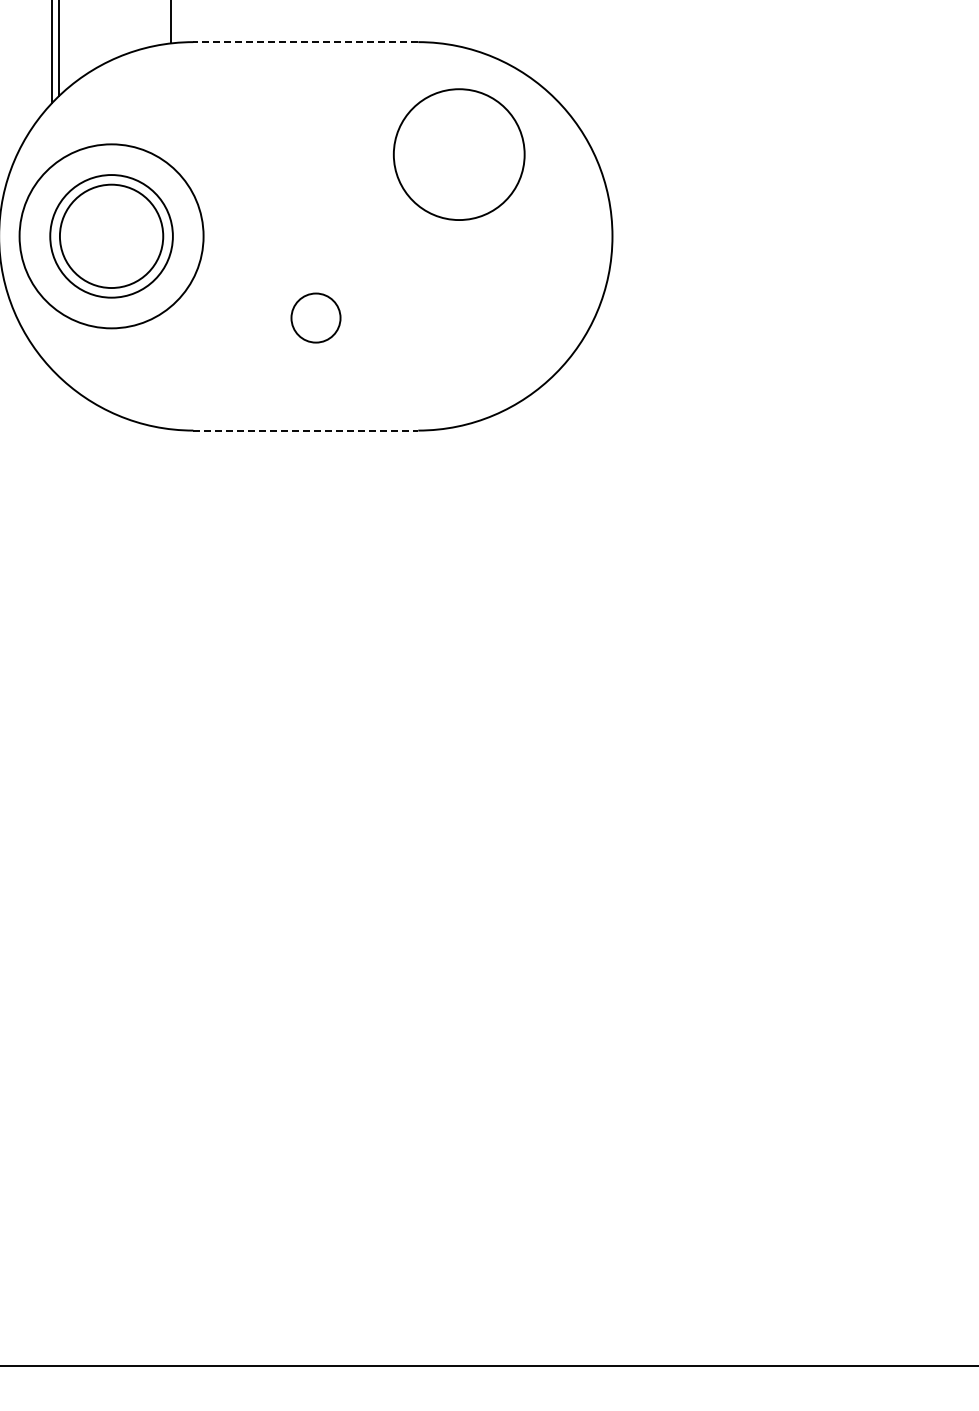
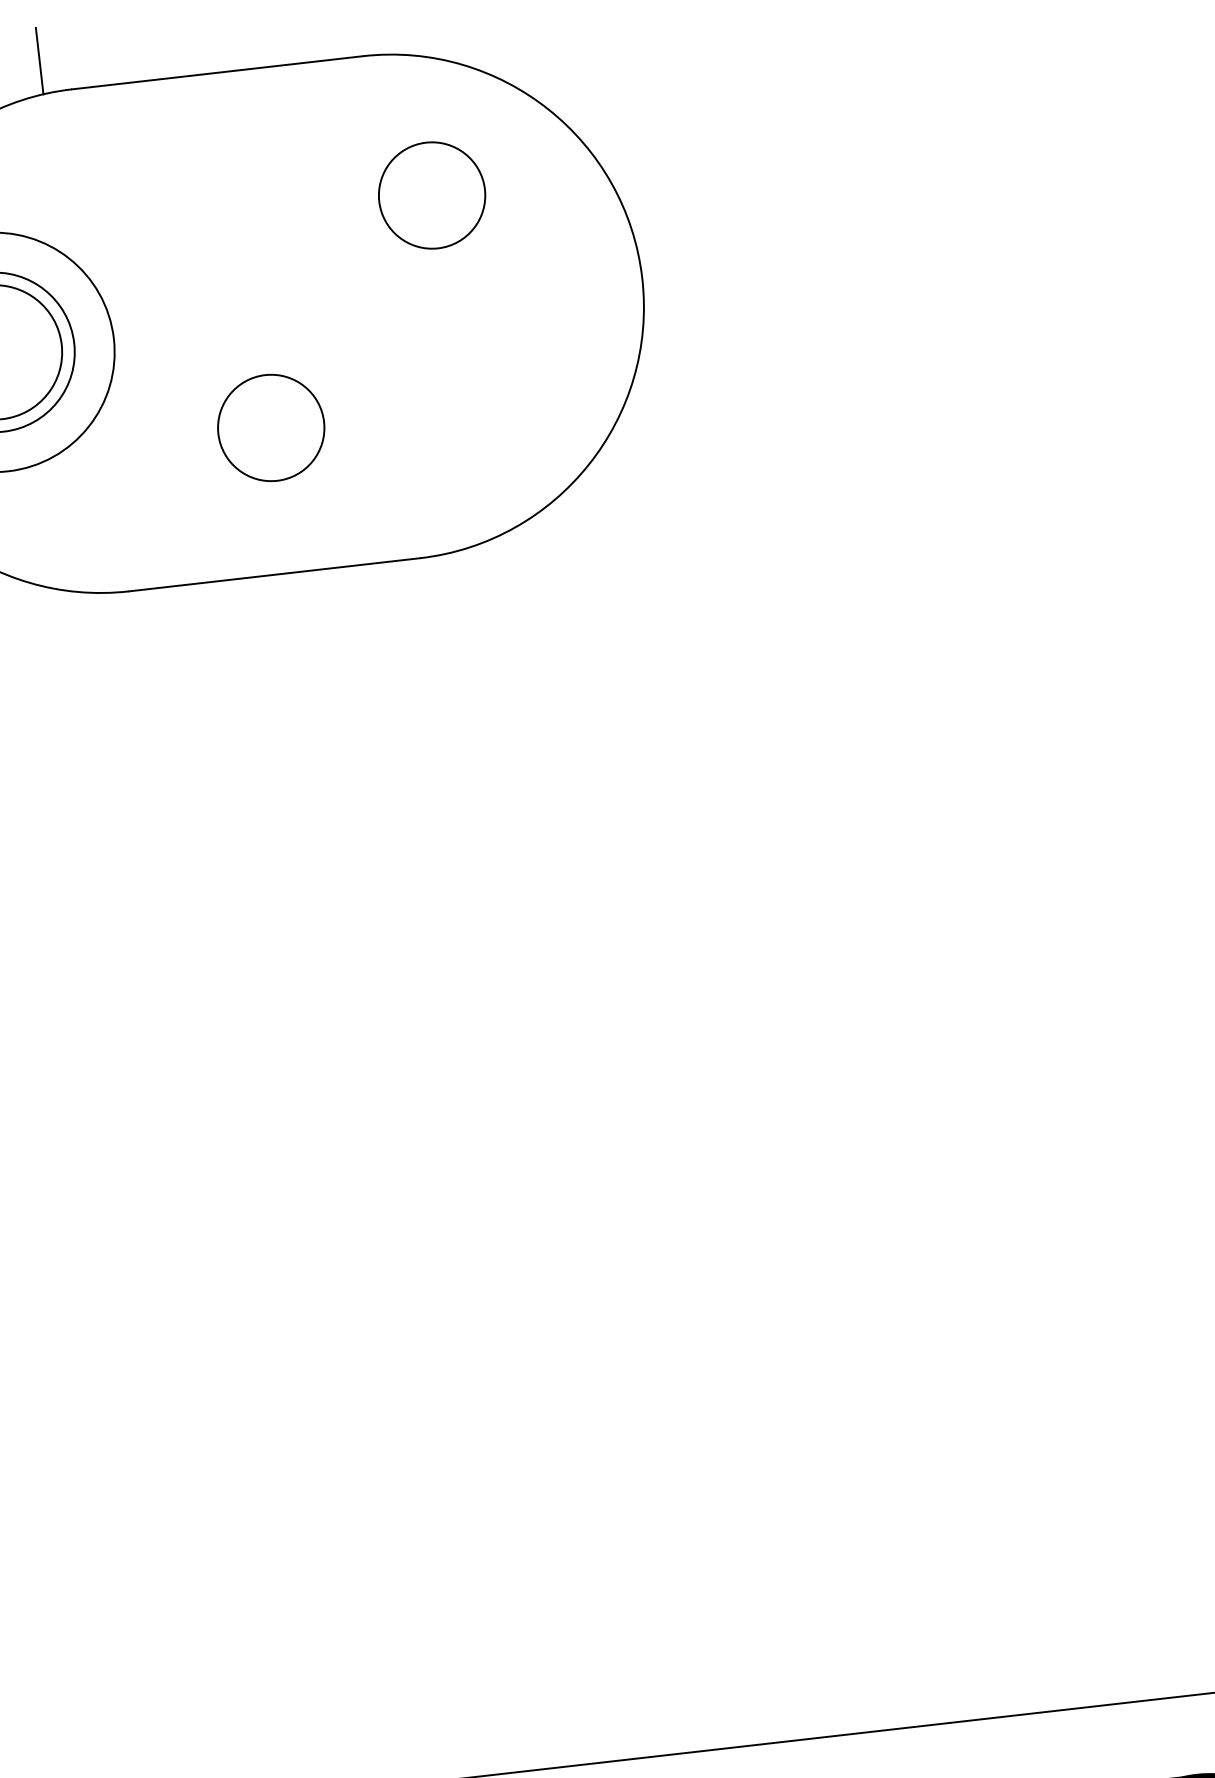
line: (305, 42) -> (217, 73), dashed -> solid
circle: (458, 154) -> (431, 195), size x0.62
circle: (315, 317) -> (270, 427), size x1.67
line: (306, 430) -> (275, 574), dashed -> solid

